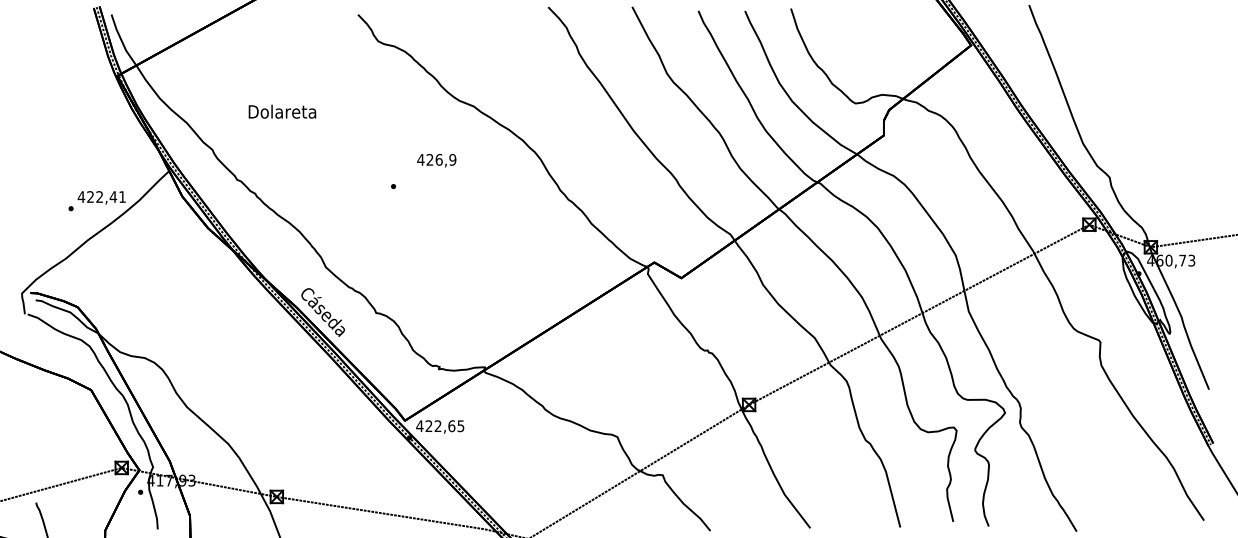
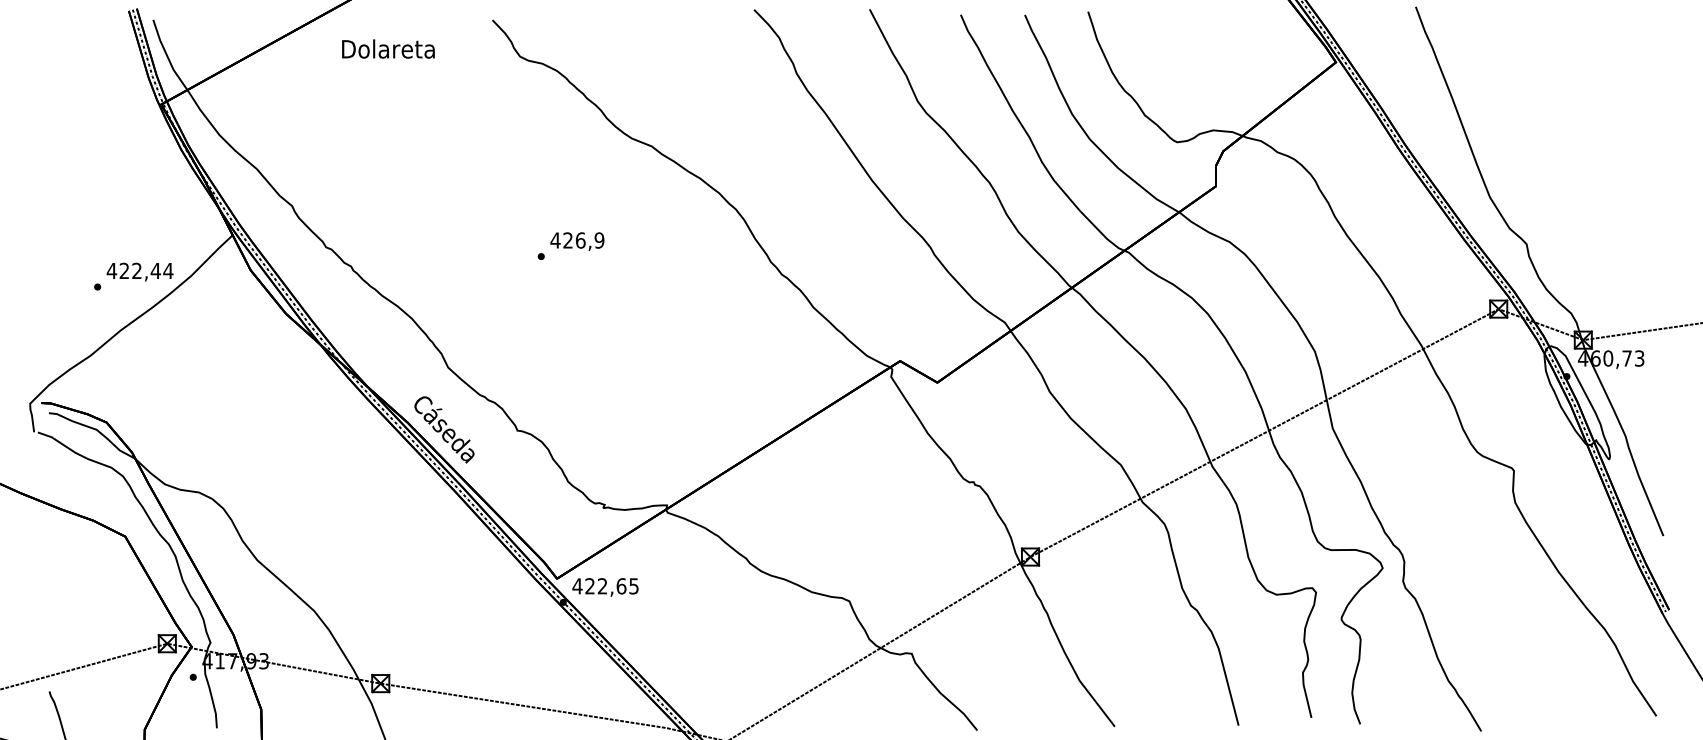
text: (282, 111) -> (388, 48), moved
text: (436, 160) -> (577, 241), moved
text: (122, 196) -> (168, 270), 422,41 -> 422,44

